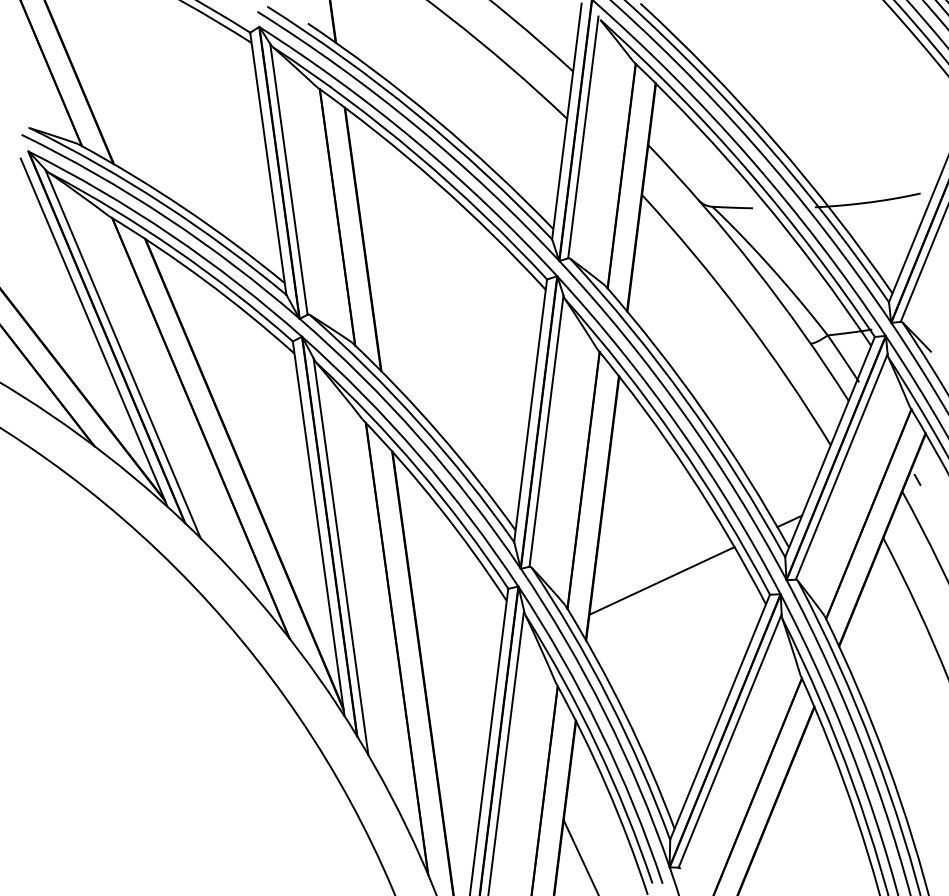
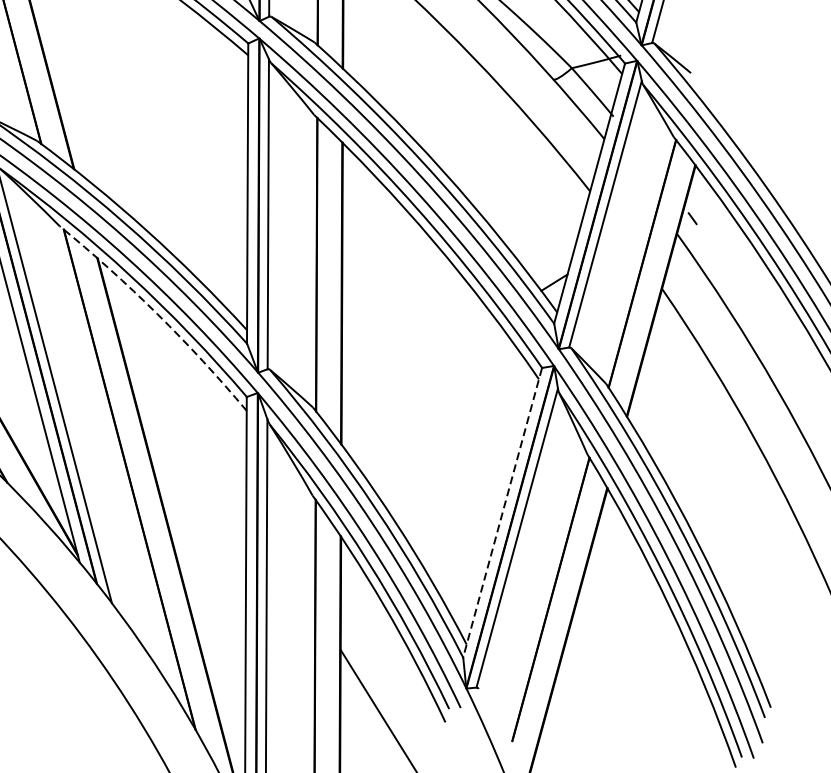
arc: (438, 506) -> (156, 313), solid -> dashed
line: (661, 580) -> (418, 366), removed
line: (719, 717) -> (502, 513), solid -> dashed

